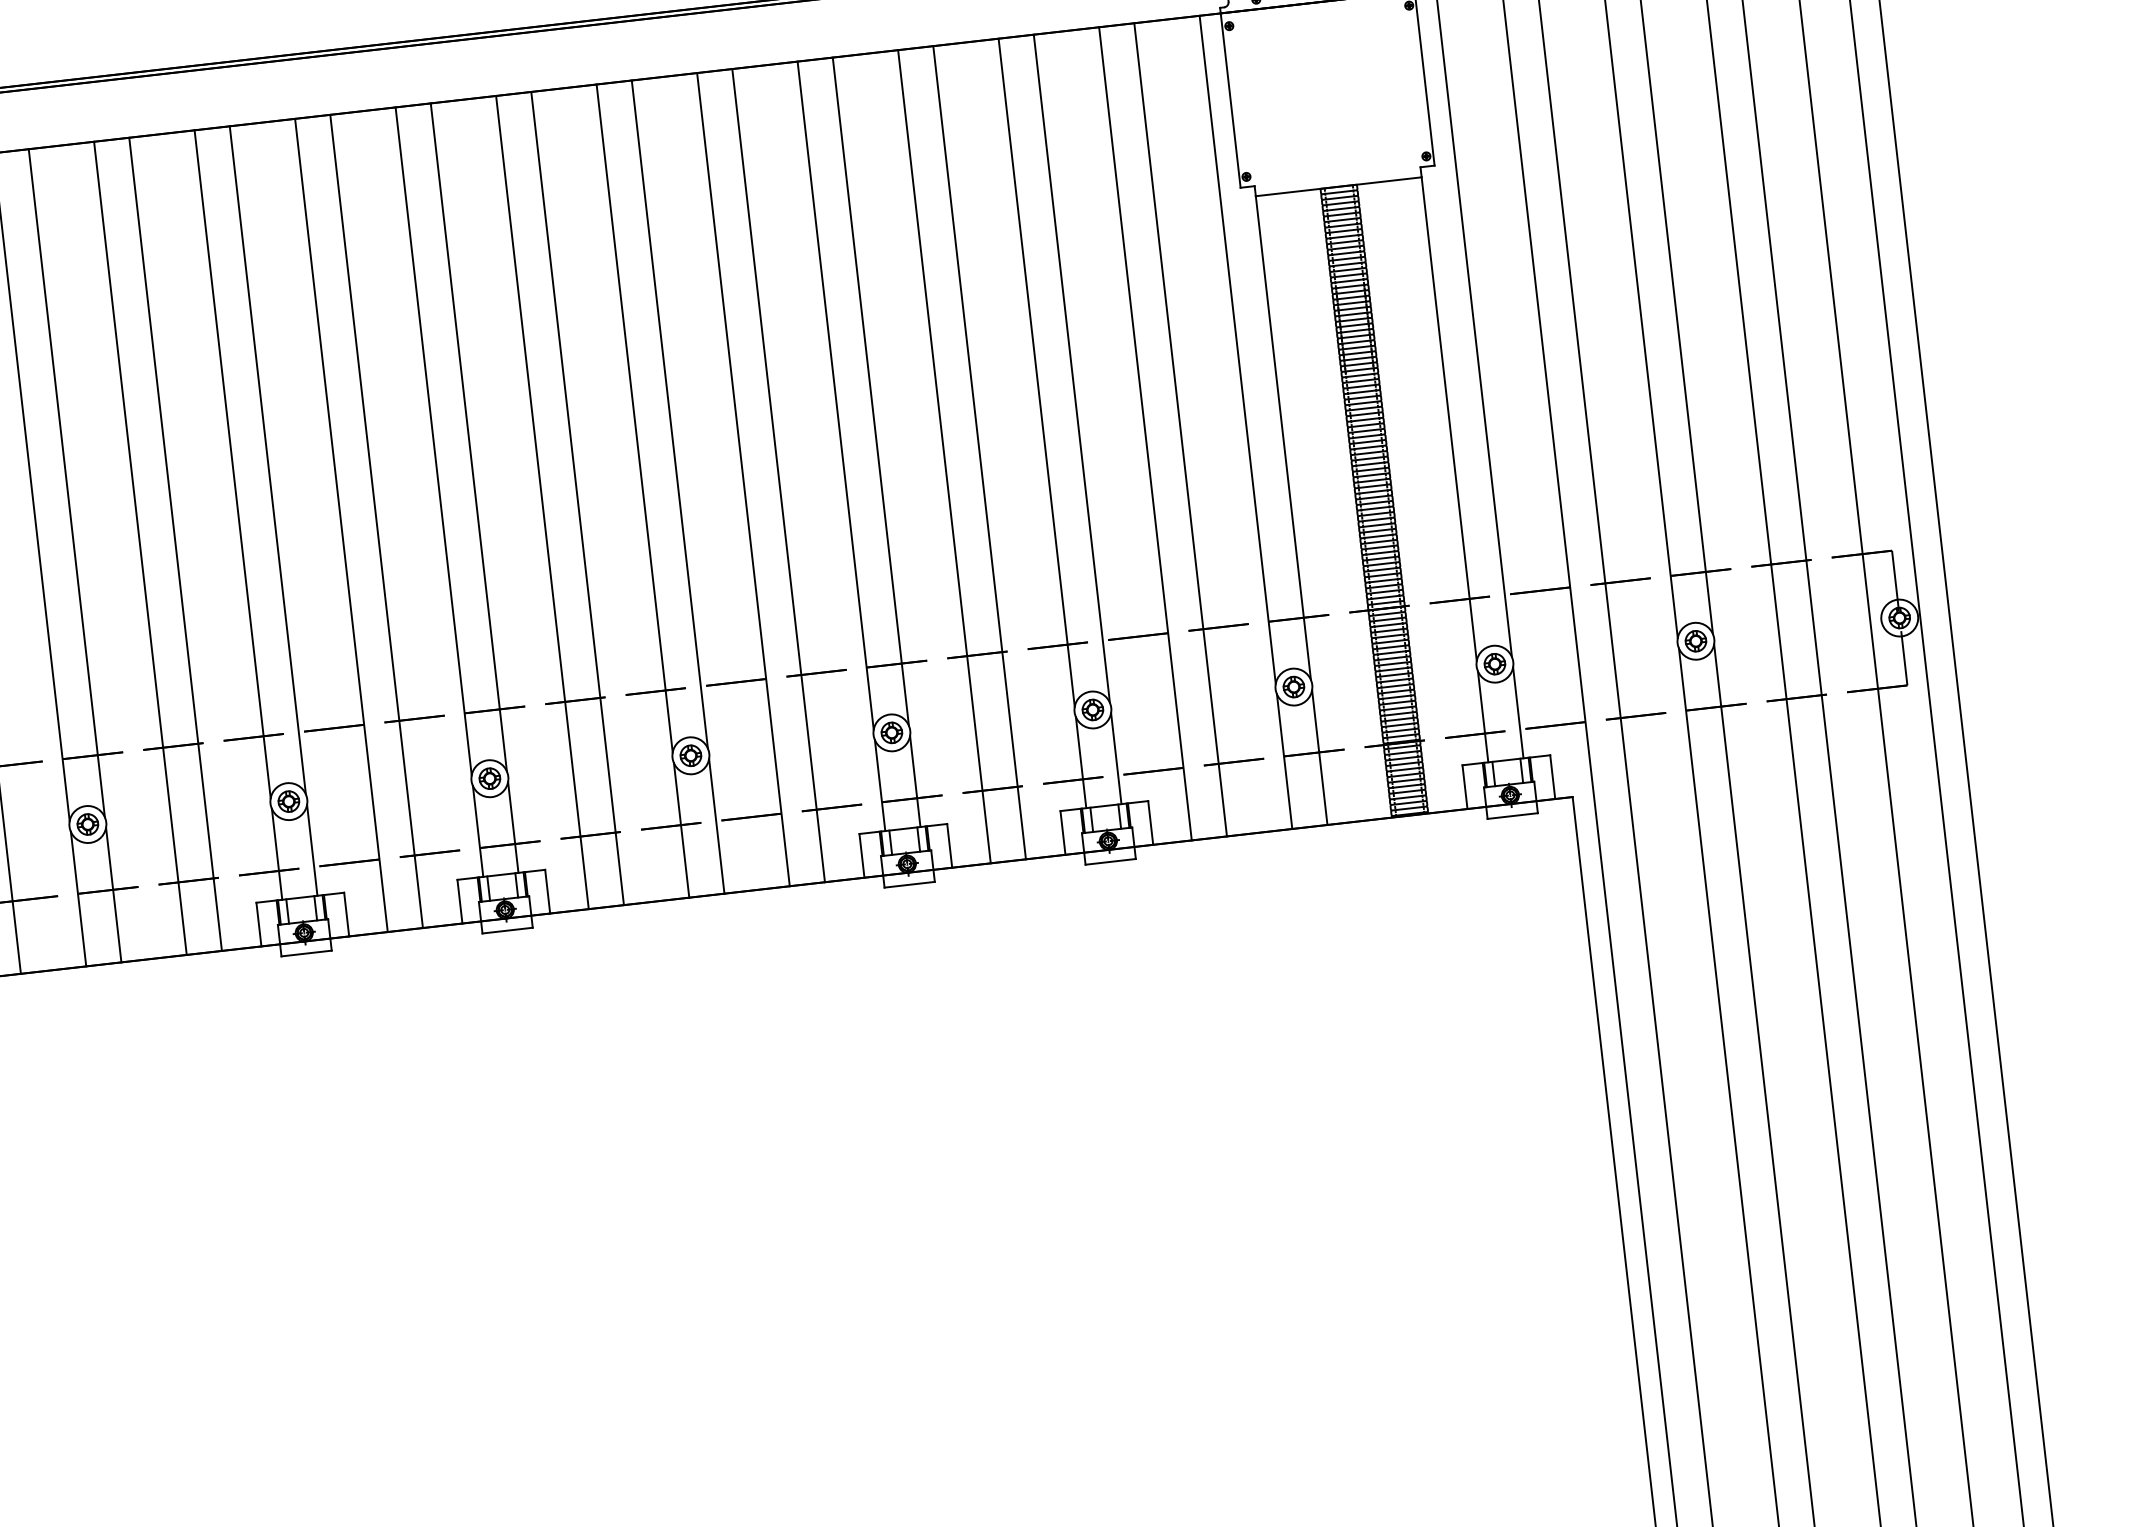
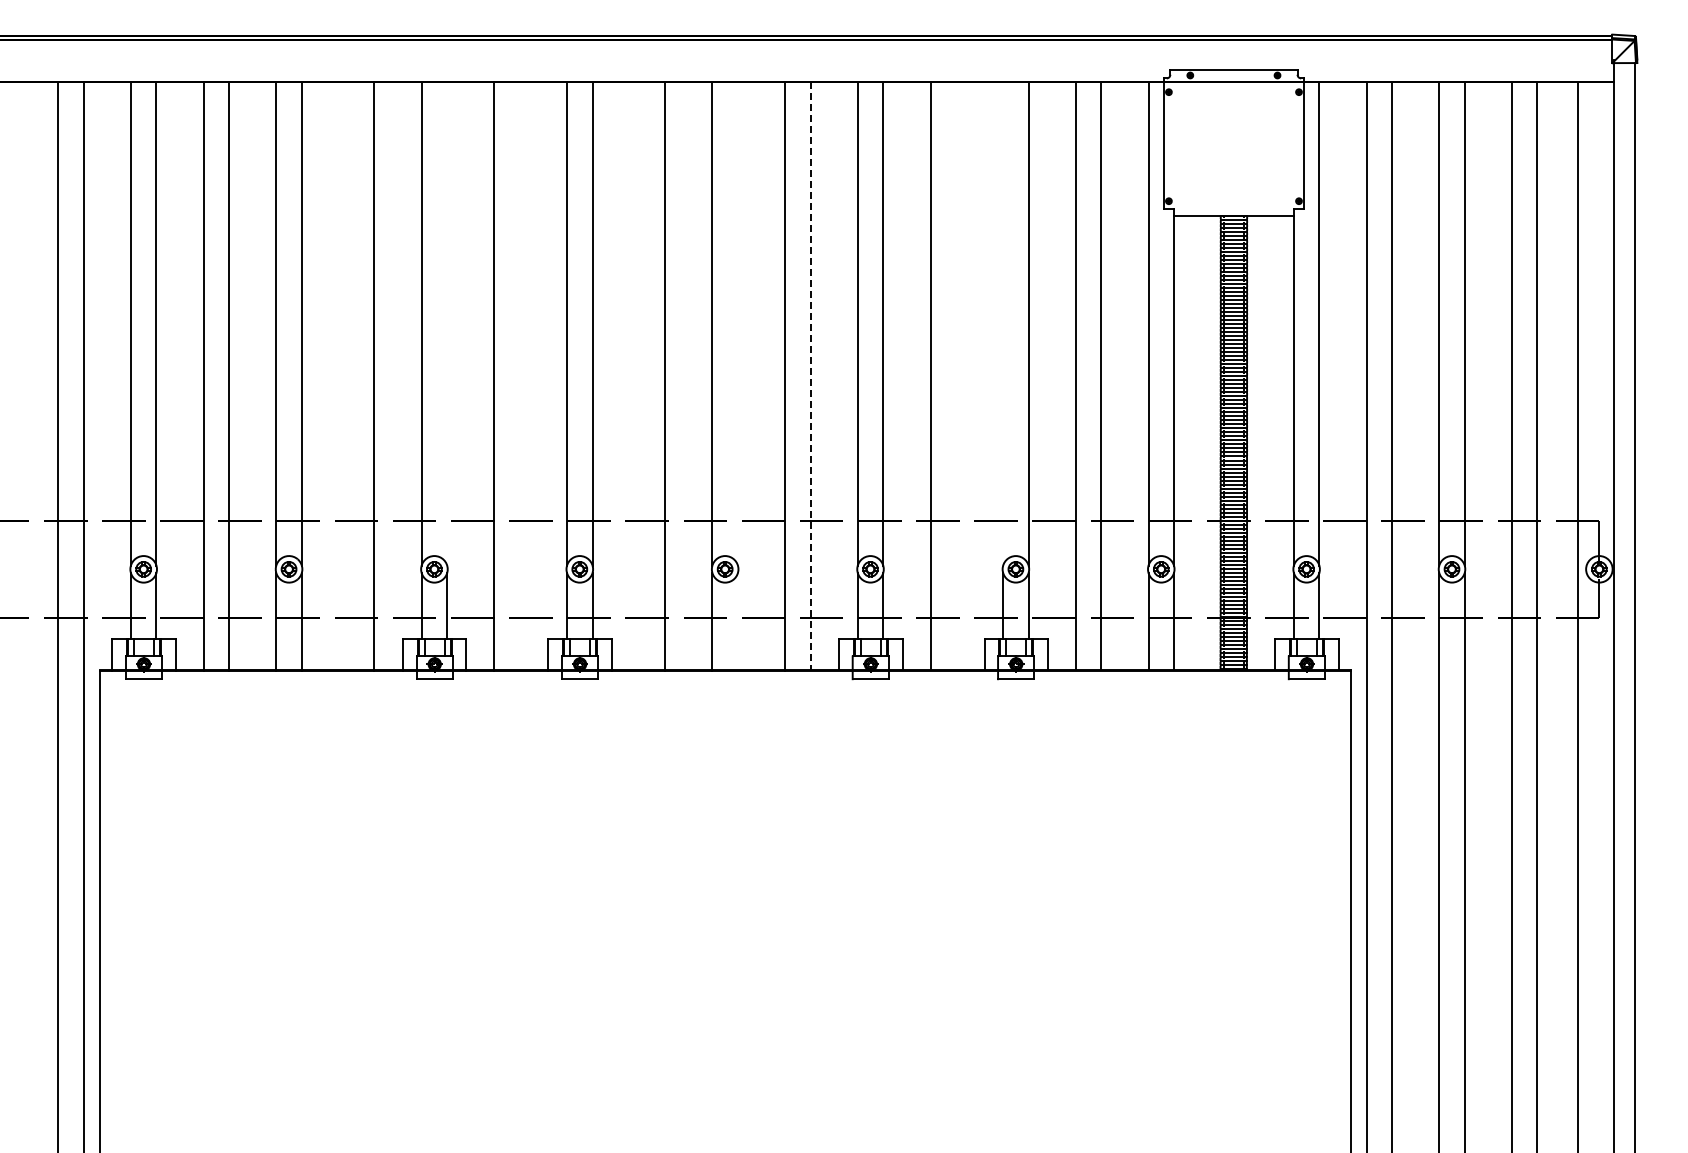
line: (1037, 372) -> (1003, 323), removed
line: (669, 413) -> (737, 323), removed
line: (979, 452) -> (955, 376), removed
line: (268, 459) -> (447, 323), removed
line: (778, 475) -> (810, 376), solid -> dashed
line: (542, 502) -> (639, 376), removed
line: (376, 521) -> (519, 376), removed
line: (141, 548) -> (349, 376), removed
line: (716, 825) -> (737, 621), removed

